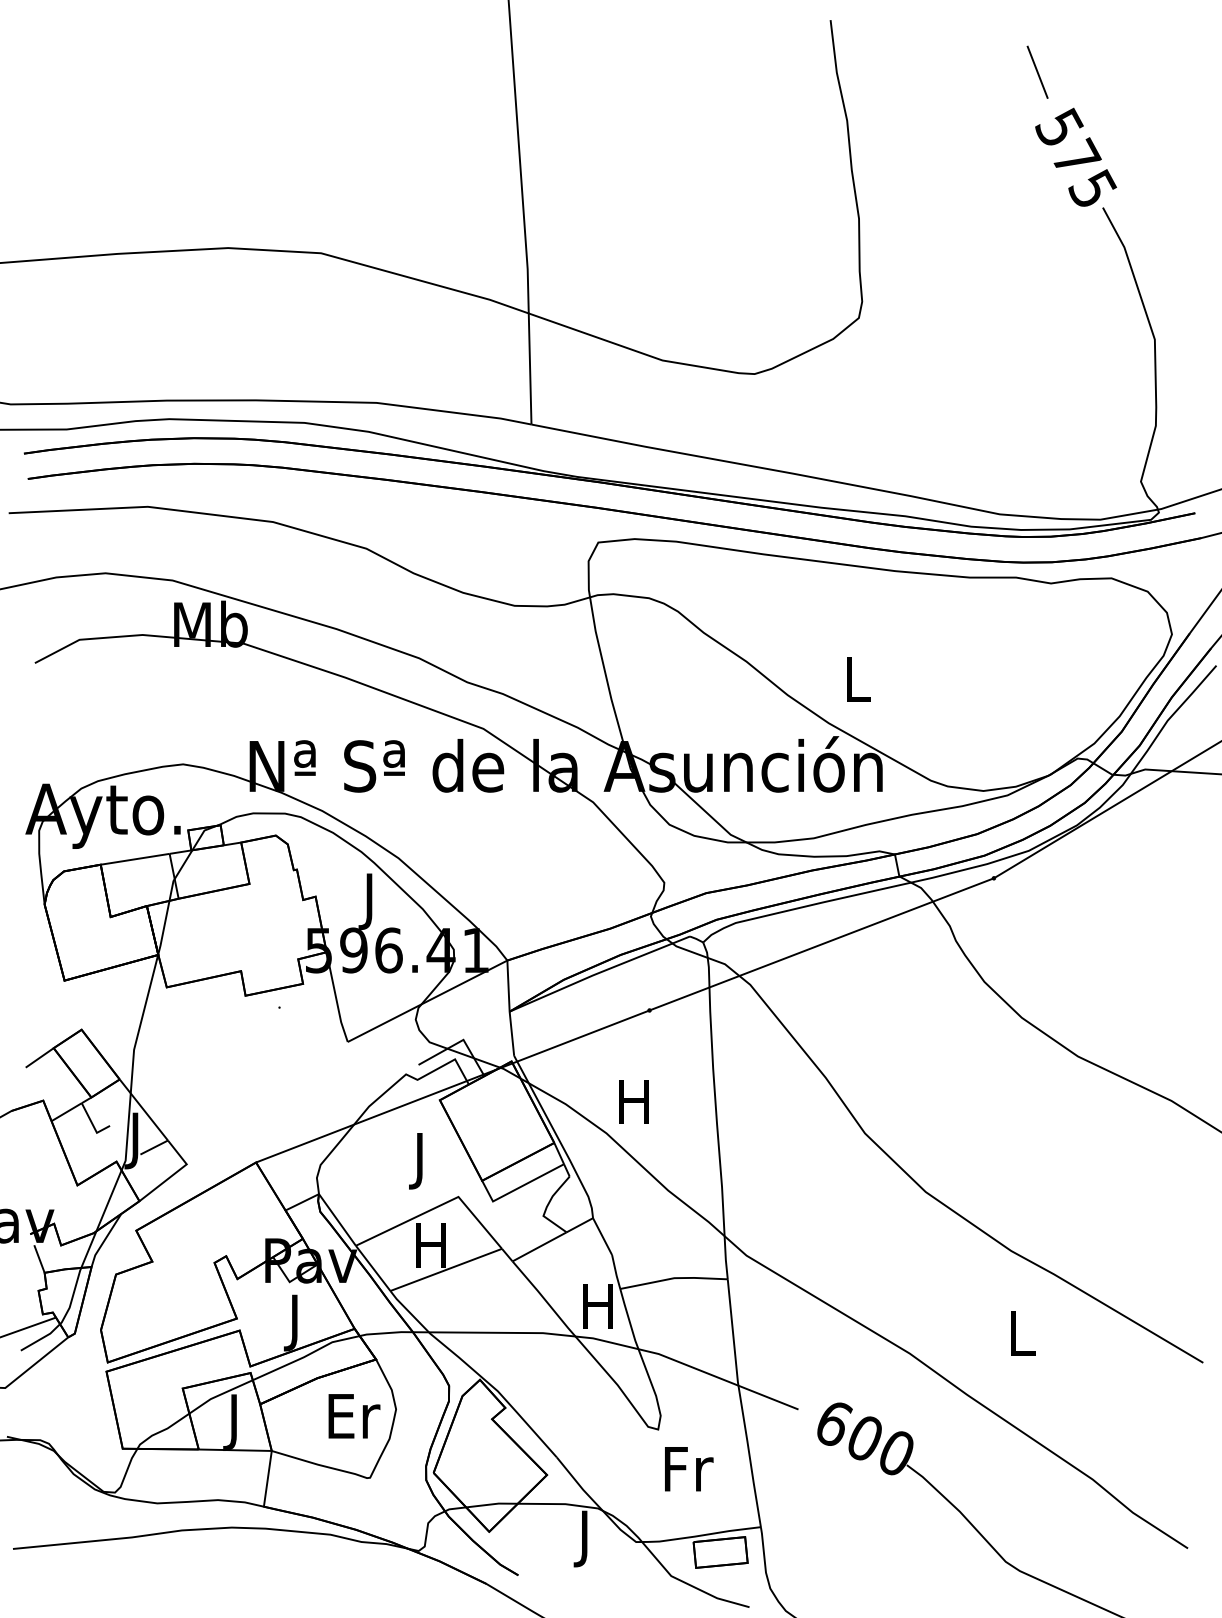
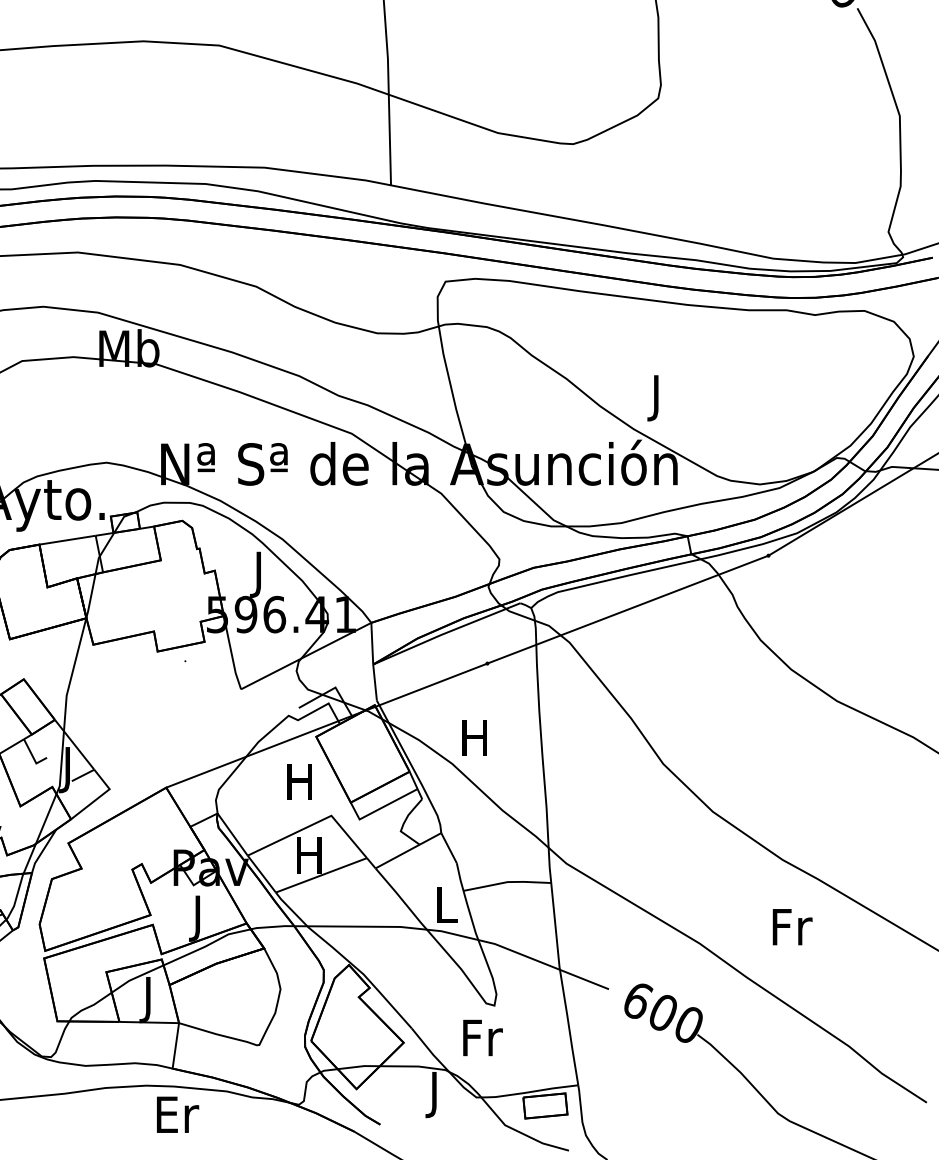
text: (857, 685) -> (657, 398), L -> J
text: (419, 1161) -> (299, 786), J -> H
text: (597, 1306) -> (444, 905), H -> L
text: (1023, 1333) -> (792, 927), L -> Fr
text: (354, 1416) -> (178, 1114), moved
text: (689, 1469) -> (483, 1038), moved

